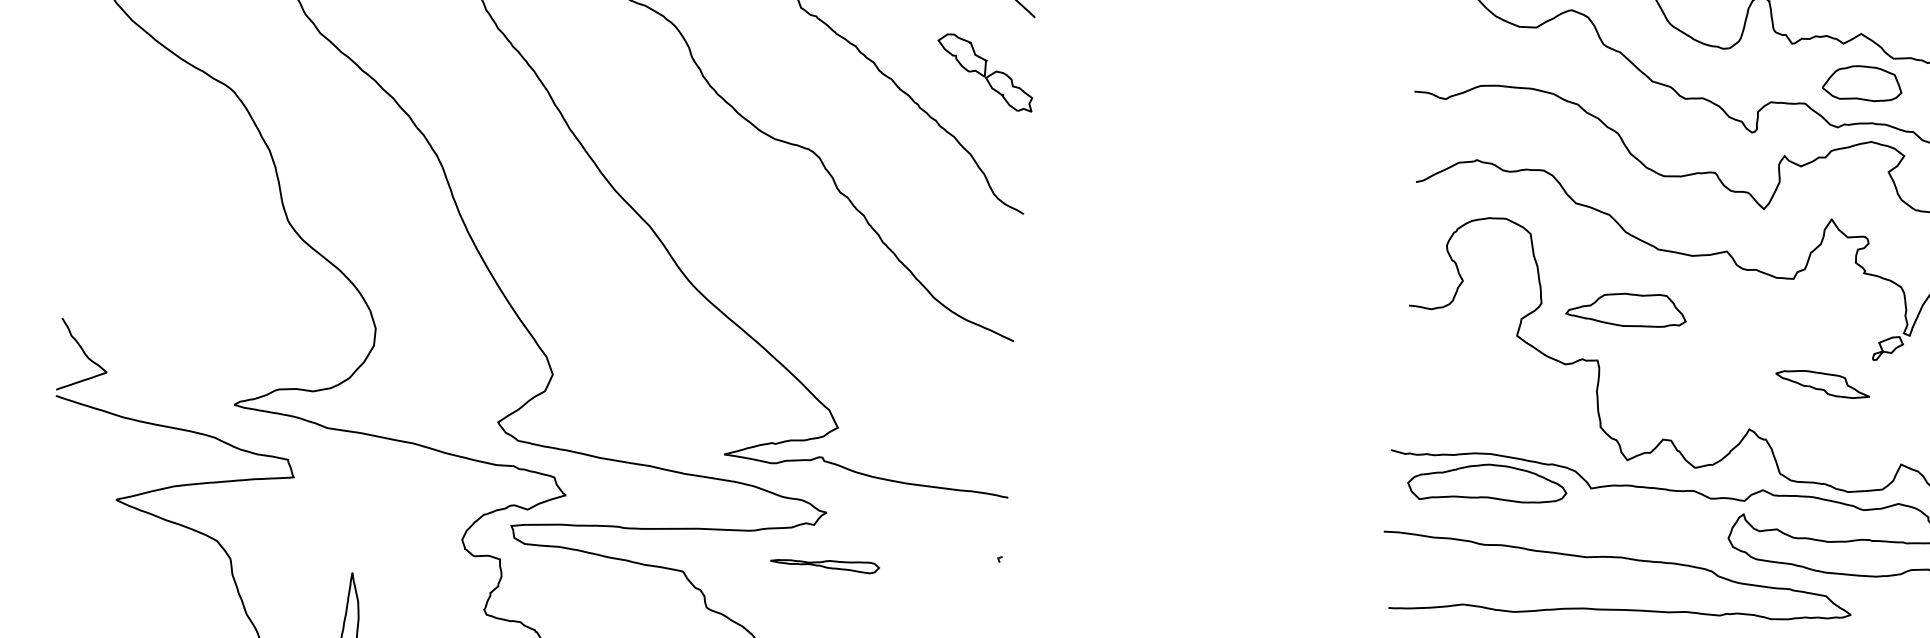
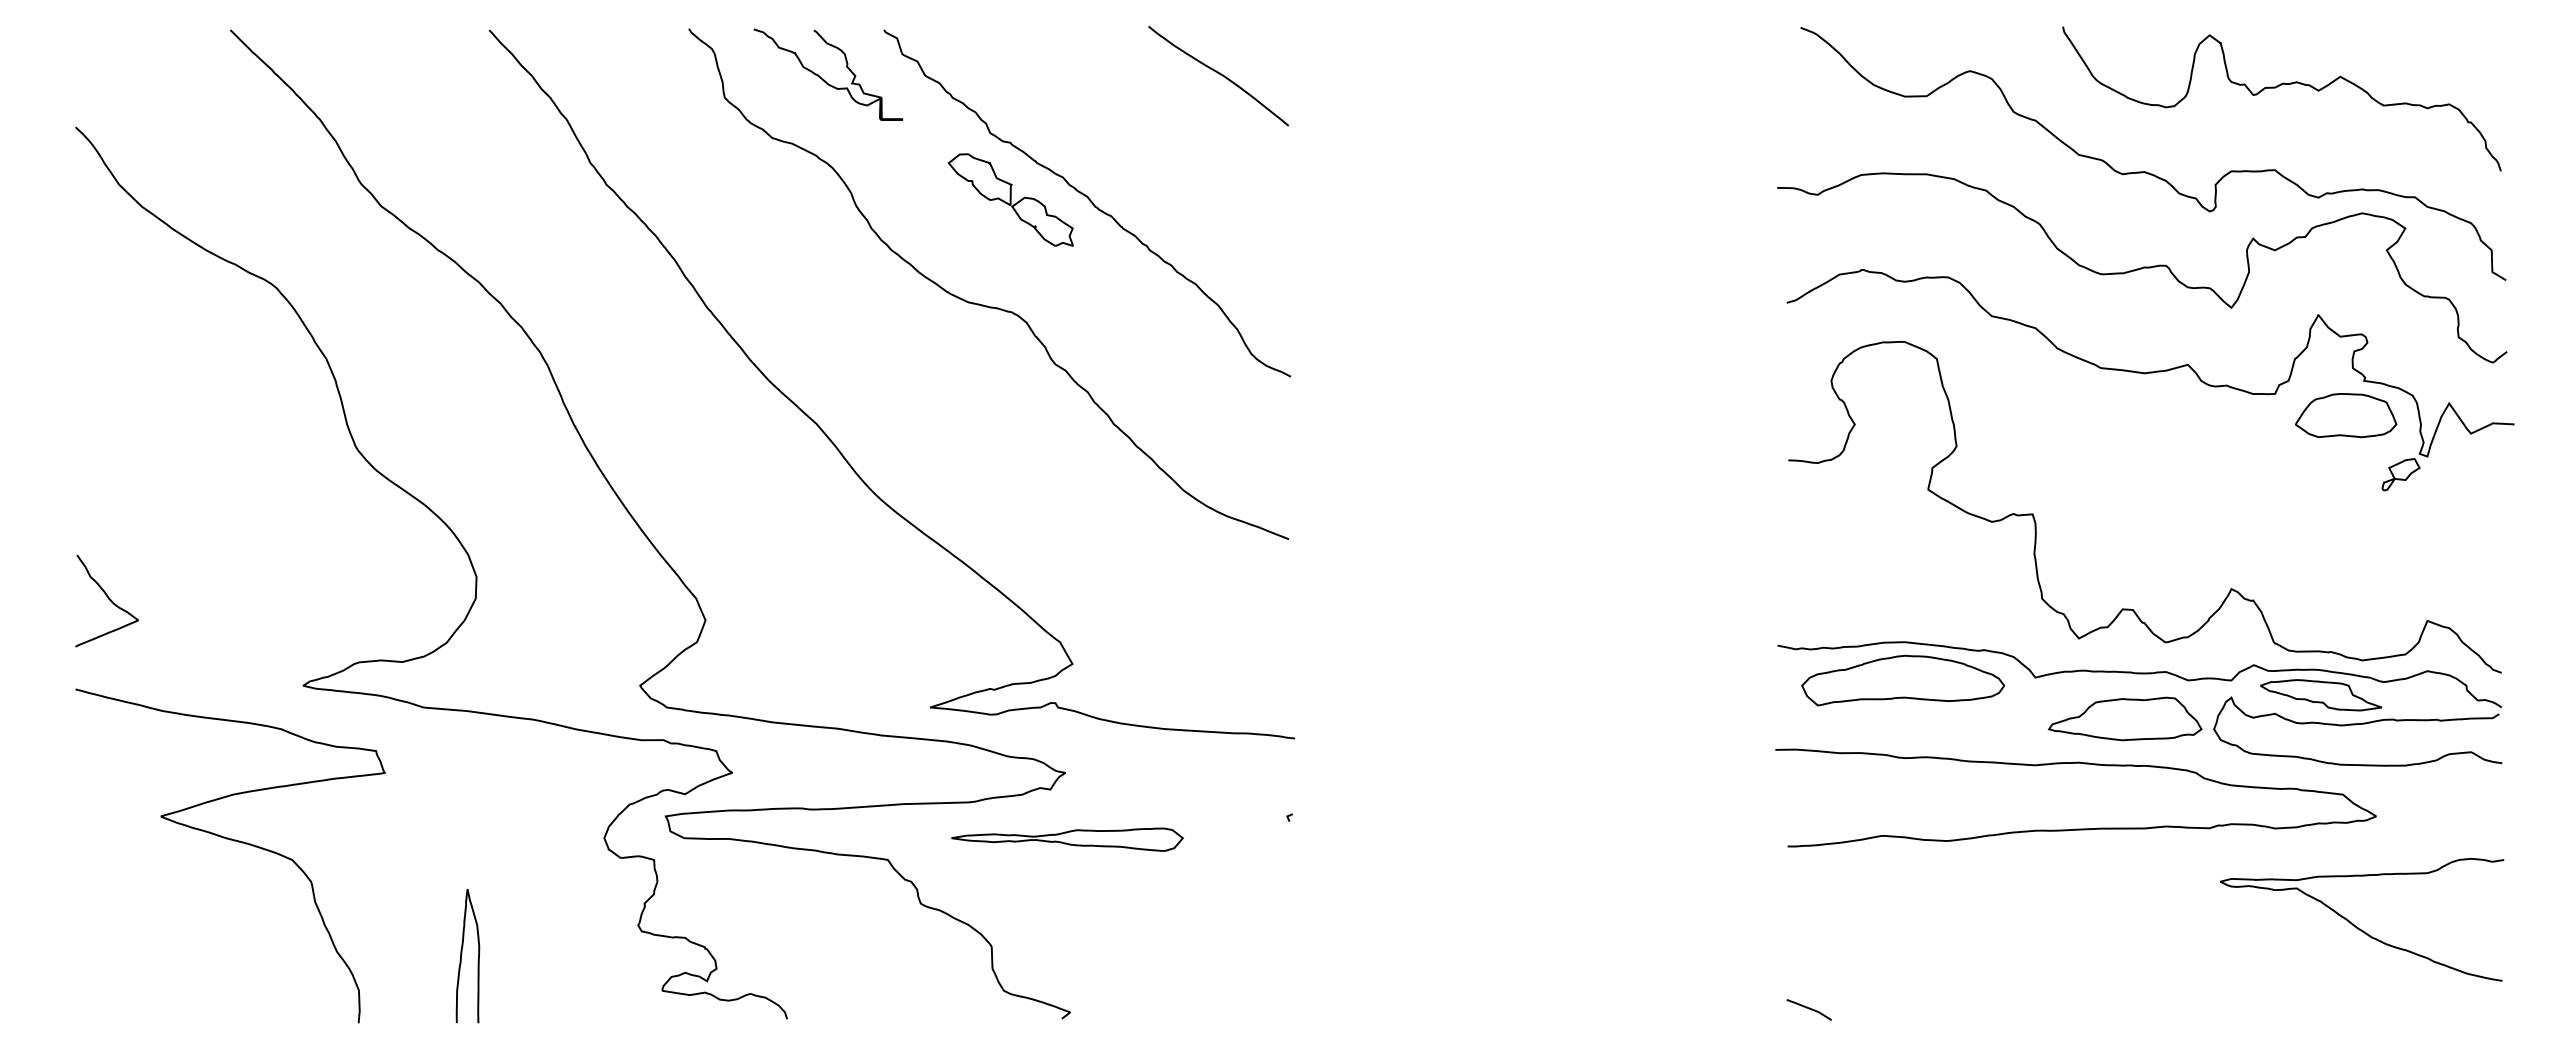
part: (985, 72) -> (1010, 199), moved
part: (1862, 83) -> (2346, 415), moved
part: (1626, 309) -> (2124, 718), moved
curve: (83, 353) -> (107, 598), moved
part: (1823, 384) -> (2321, 695), moved
part: (824, 564) -> (1067, 839), size x1.67

